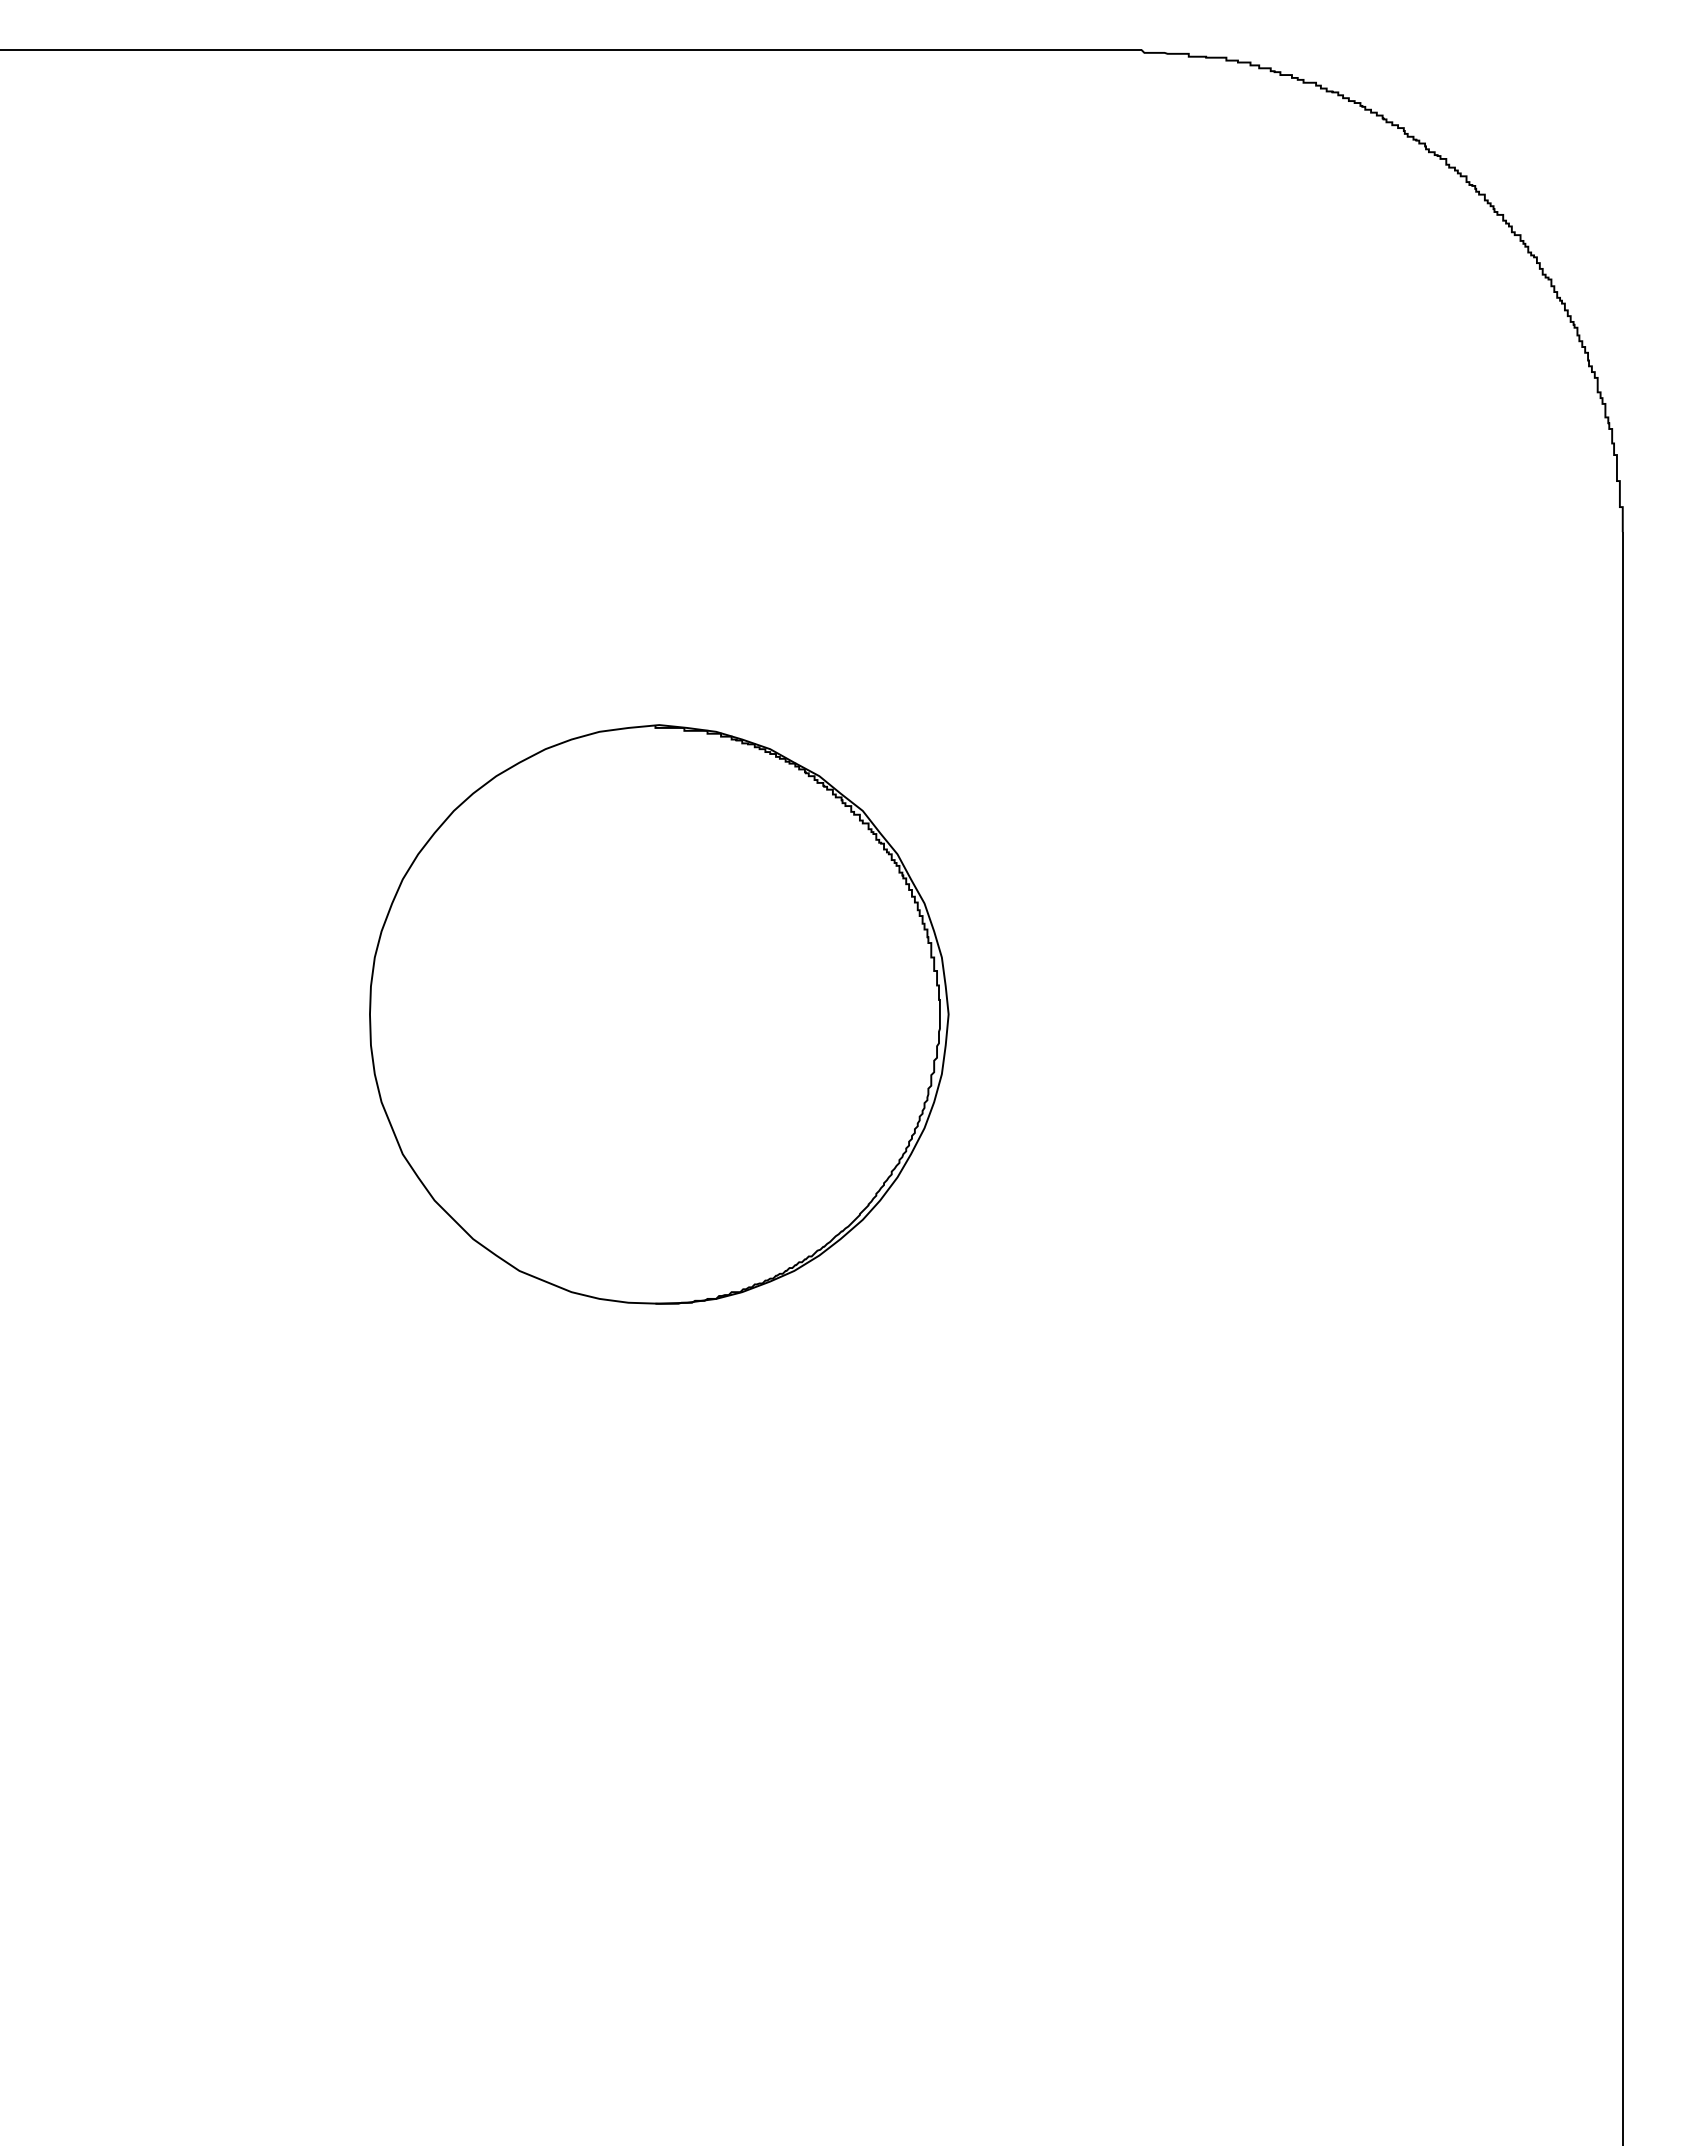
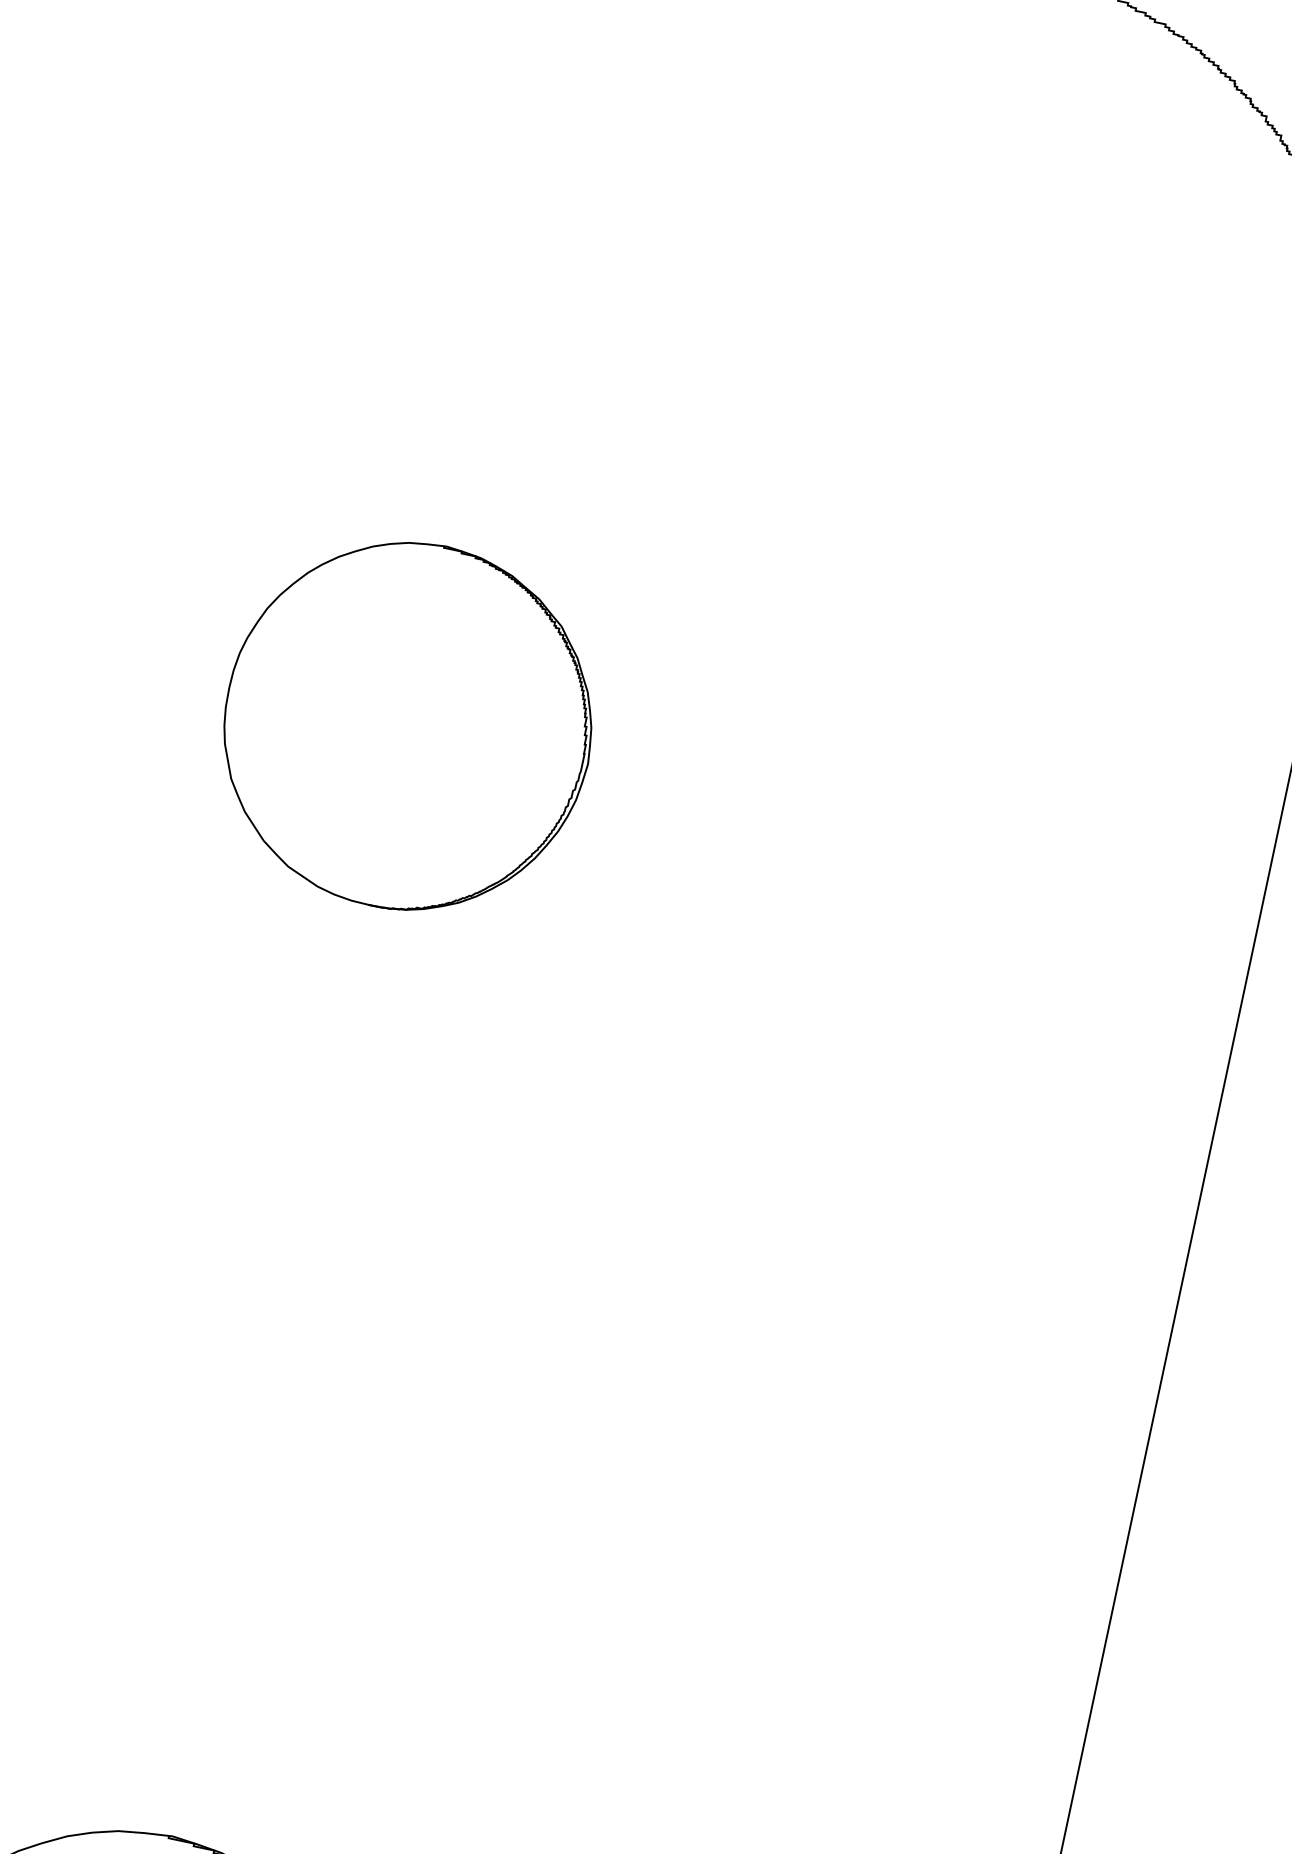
part: (659, 1014) -> (408, 726), size x0.7

